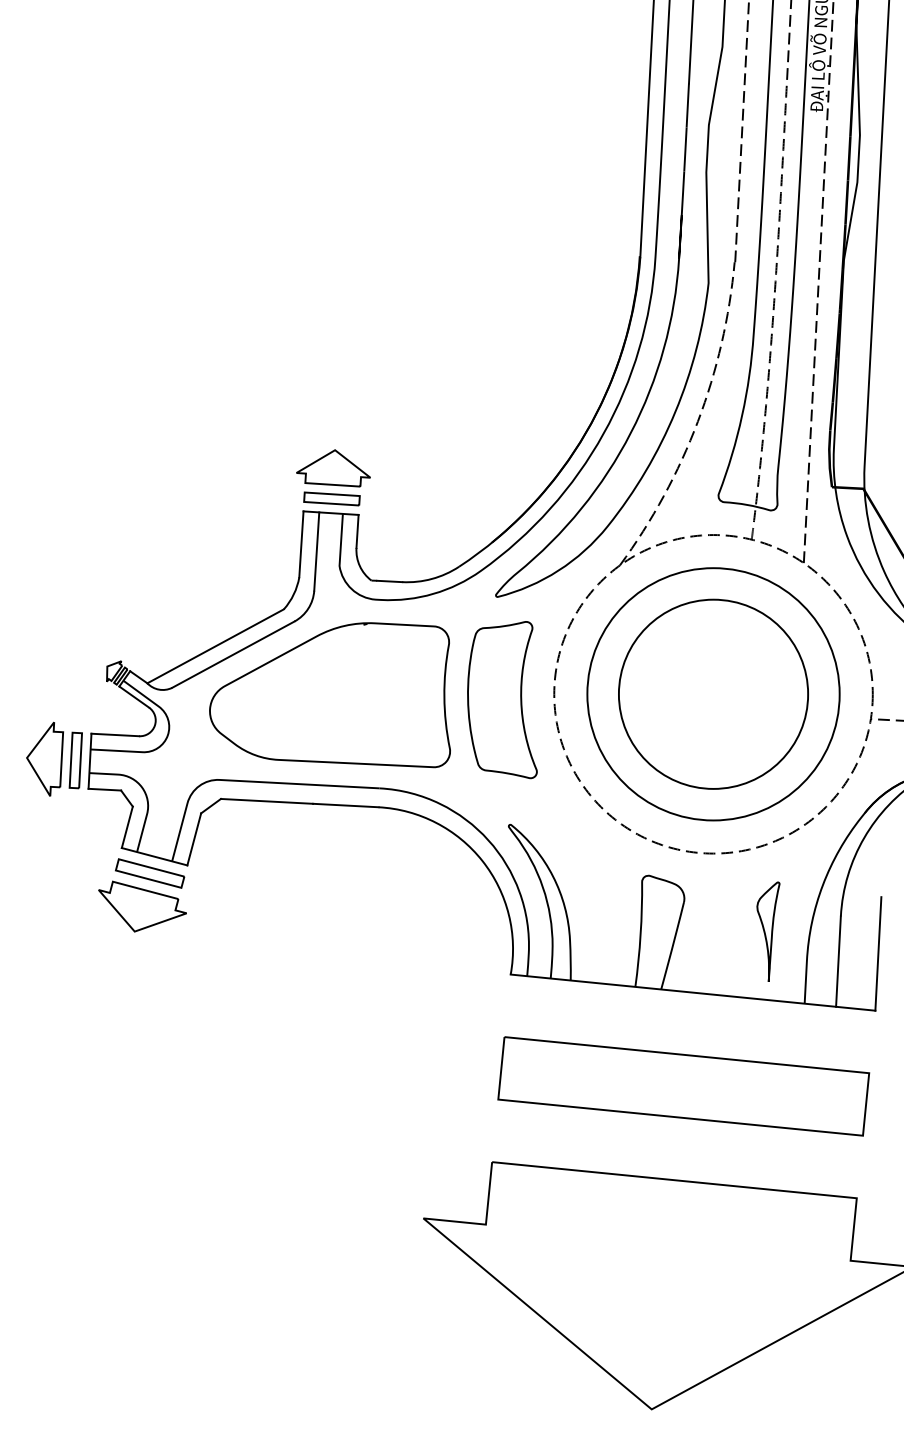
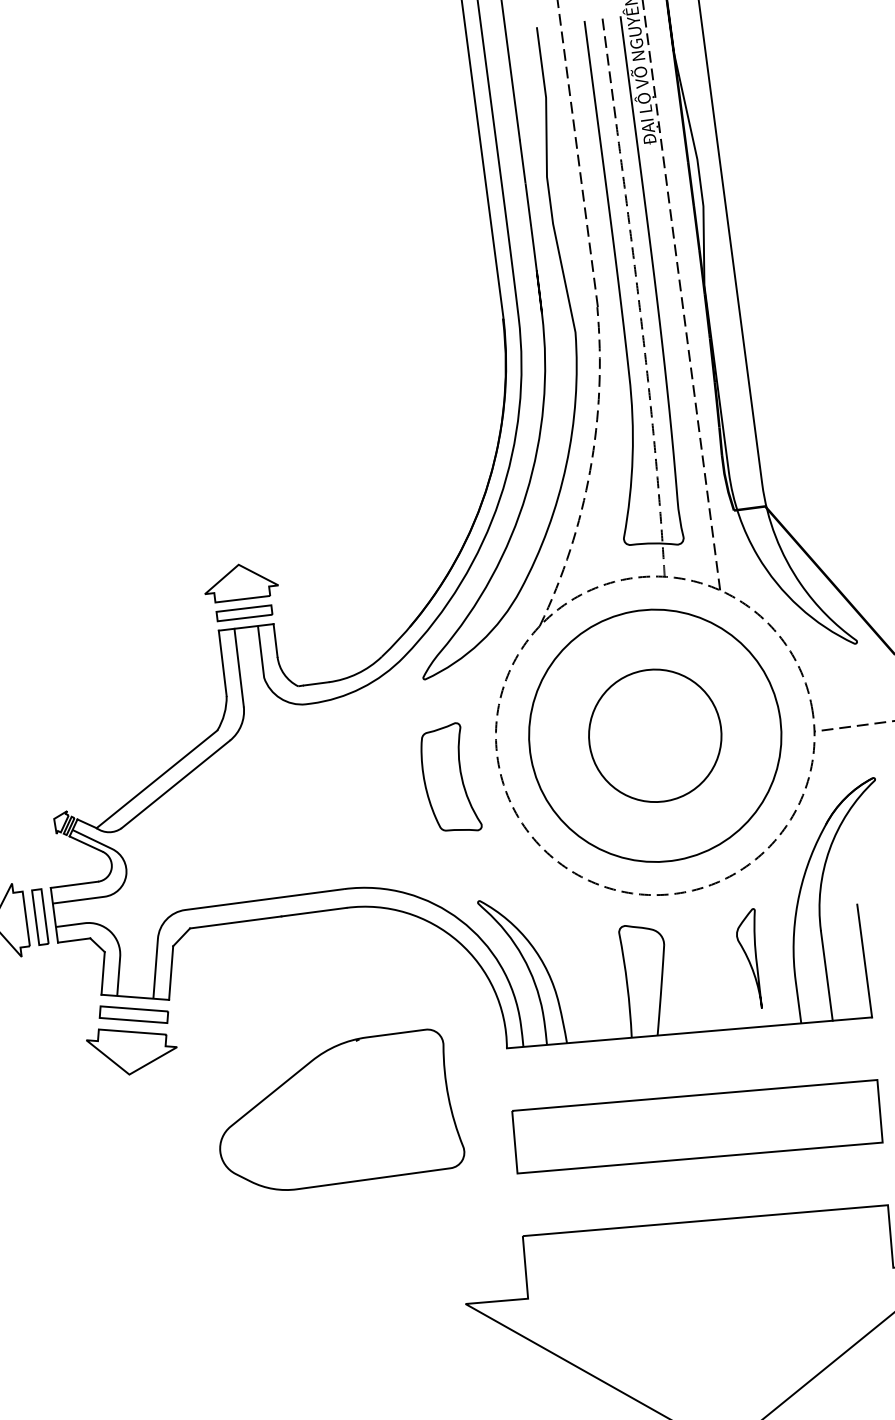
circle: (713, 693) -> (655, 735), size x0.7
part: (329, 695) -> (335, 1116), moved
part: (502, 700) -> (448, 780), size x0.7

